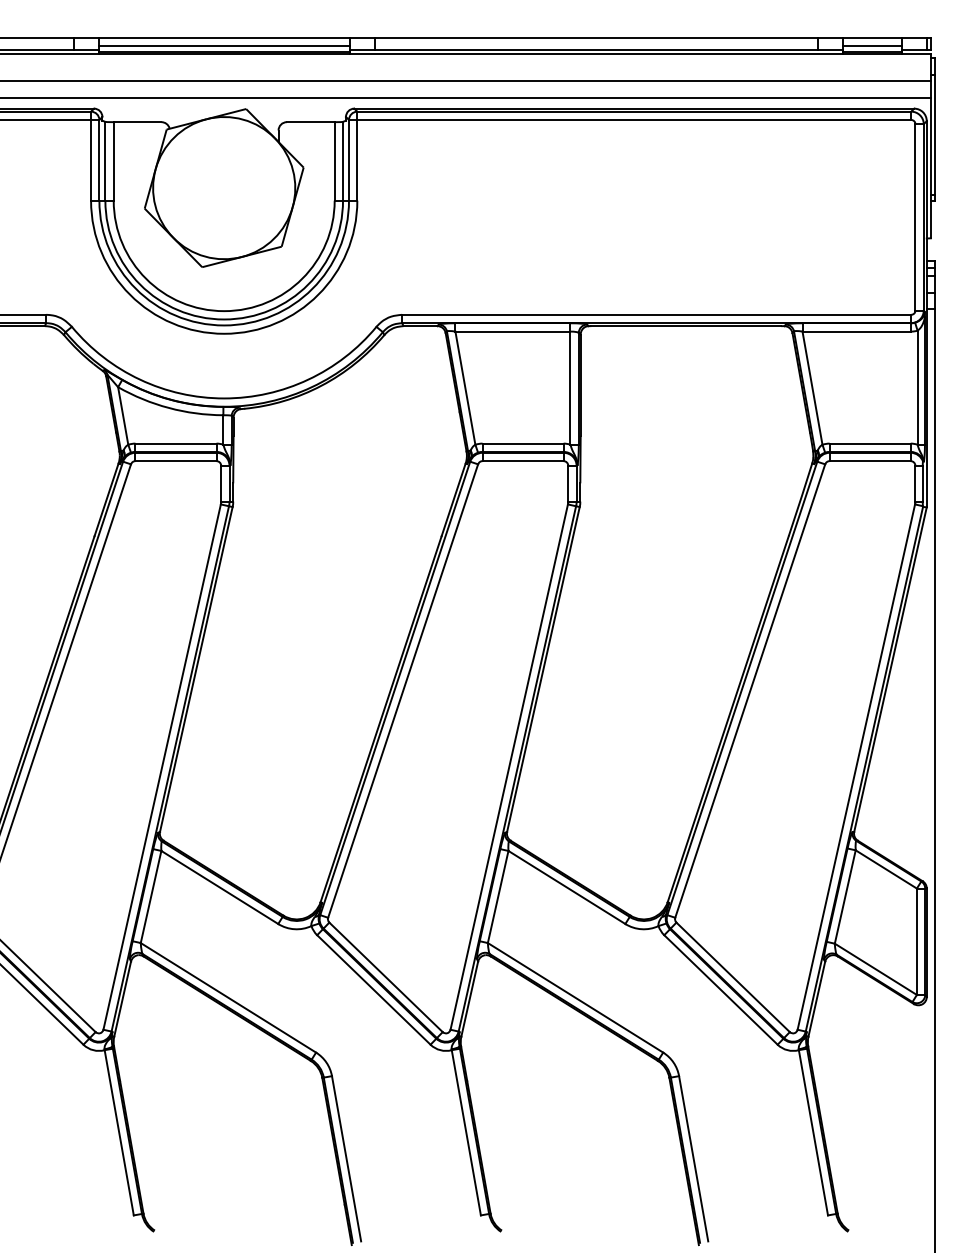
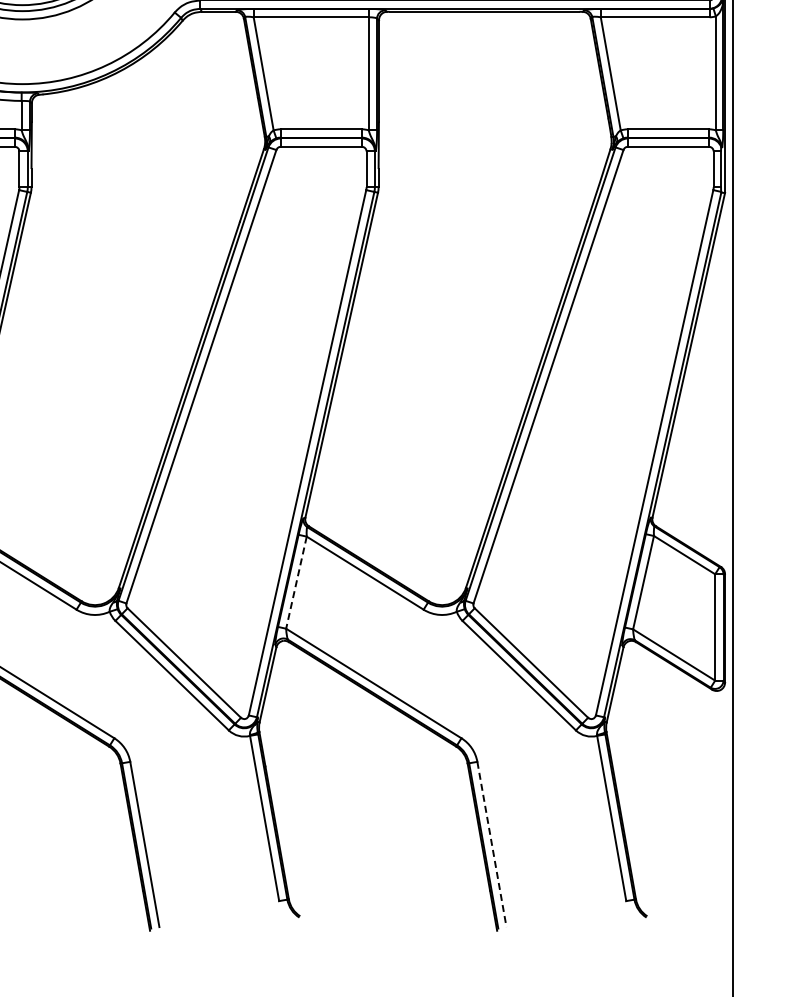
line: (498, 897) -> (296, 583), solid -> dashed
line: (693, 1158) -> (491, 844), solid -> dashed

